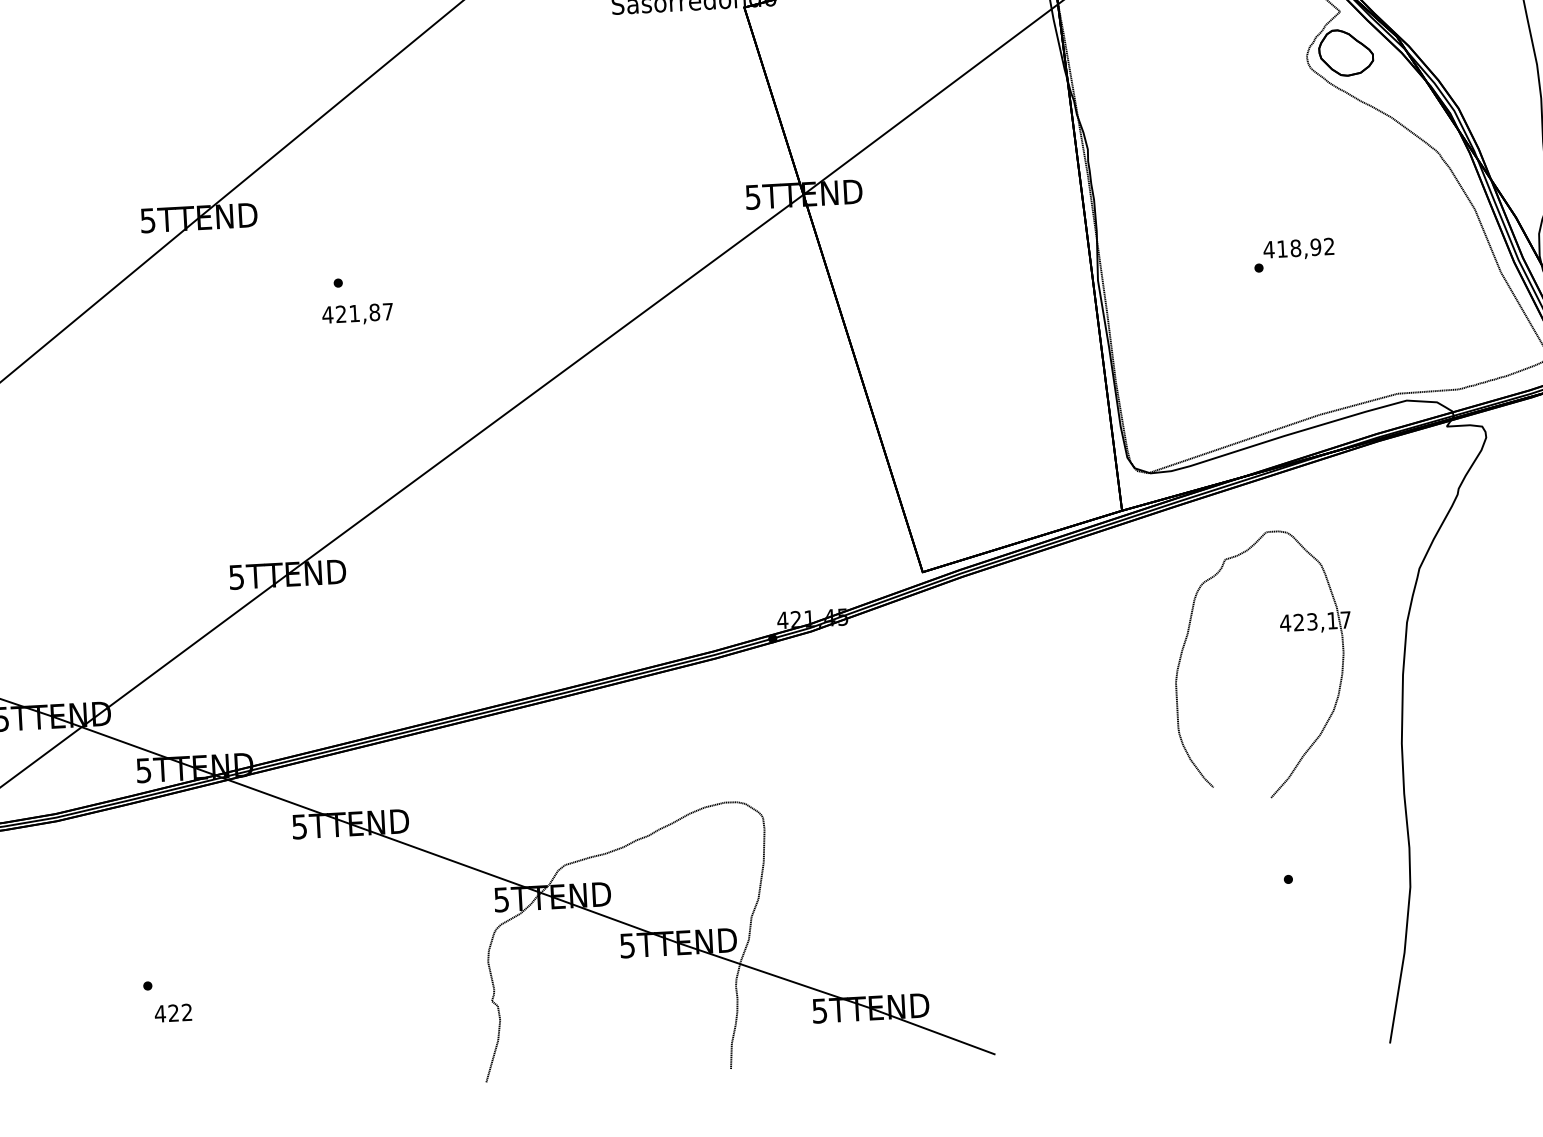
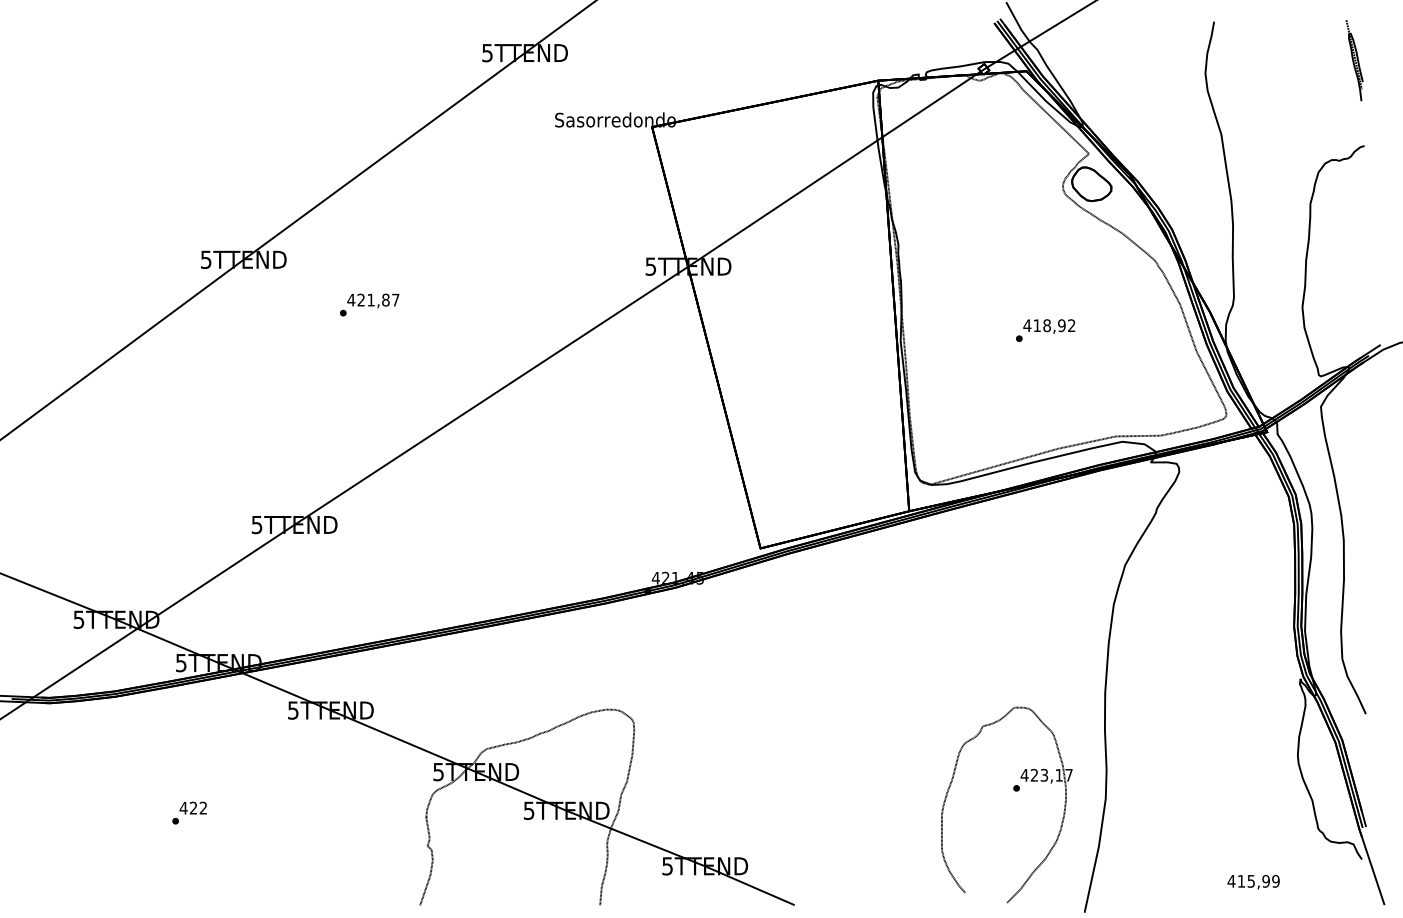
text: (357, 313) -> (373, 300), moved
part: (1280, 627) -> (1020, 778), moved
text: (172, 1012) -> (192, 807), moved

